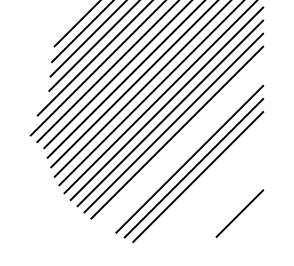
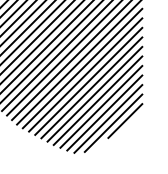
line: (181, 141) -> (82, 68), added
line: (185, 150) -> (85, 74), added
line: (202, 185) -> (98, 100), added
line: (206, 194) -> (100, 107), added
line: (211, 202) -> (104, 112), added
line: (216, 210) -> (108, 118), added
line: (223, 216) -> (113, 123), added

